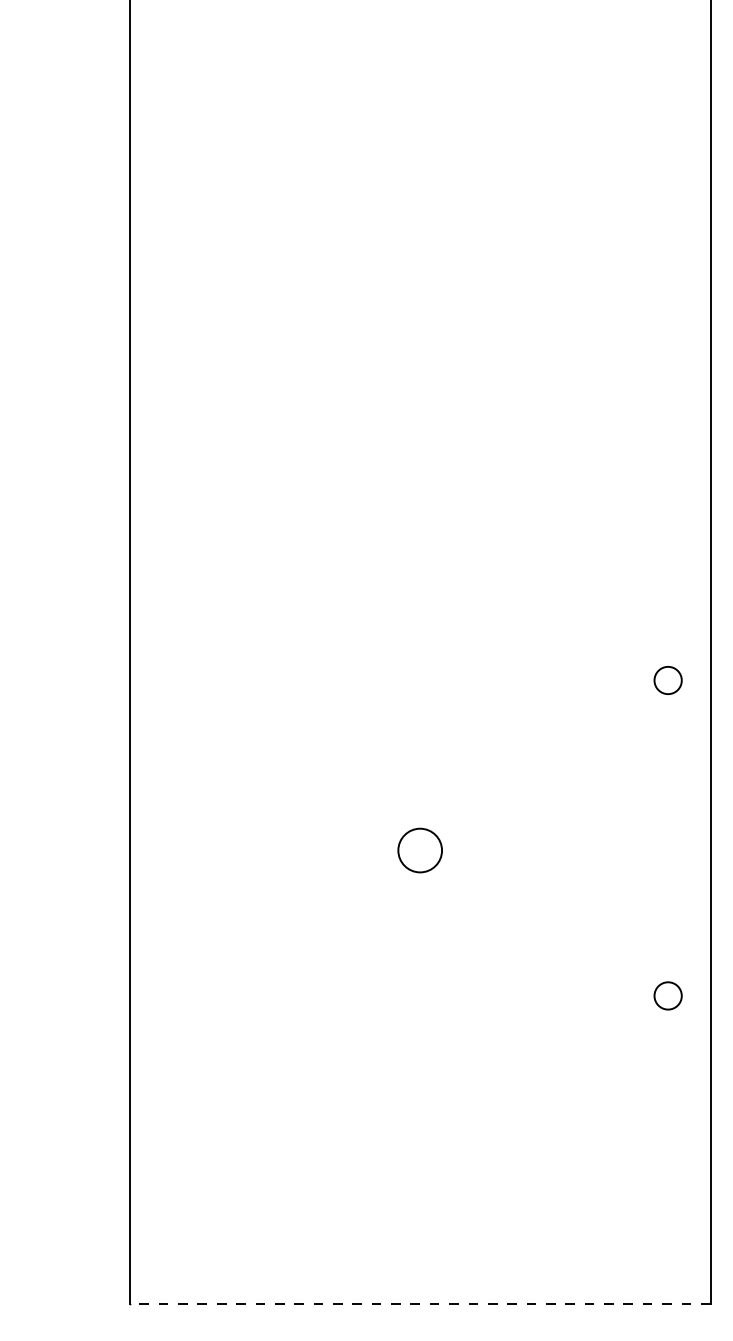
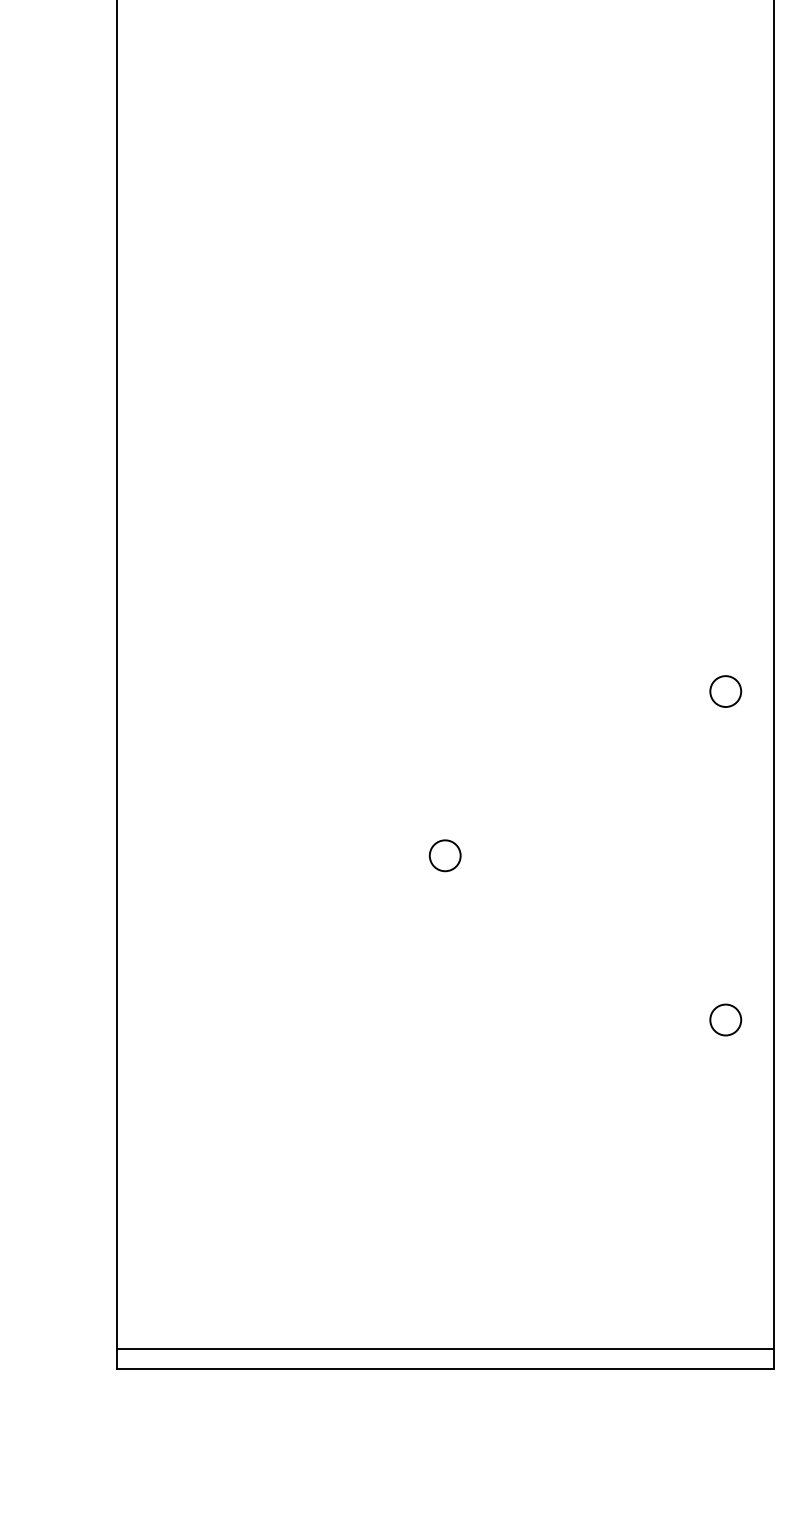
circle: (667, 680) -> (725, 691), moved
circle: (419, 850) -> (444, 855), size x0.62
line: (419, 1286) -> (444, 1348), added
line: (419, 1304) -> (444, 1369), dashed -> solid

